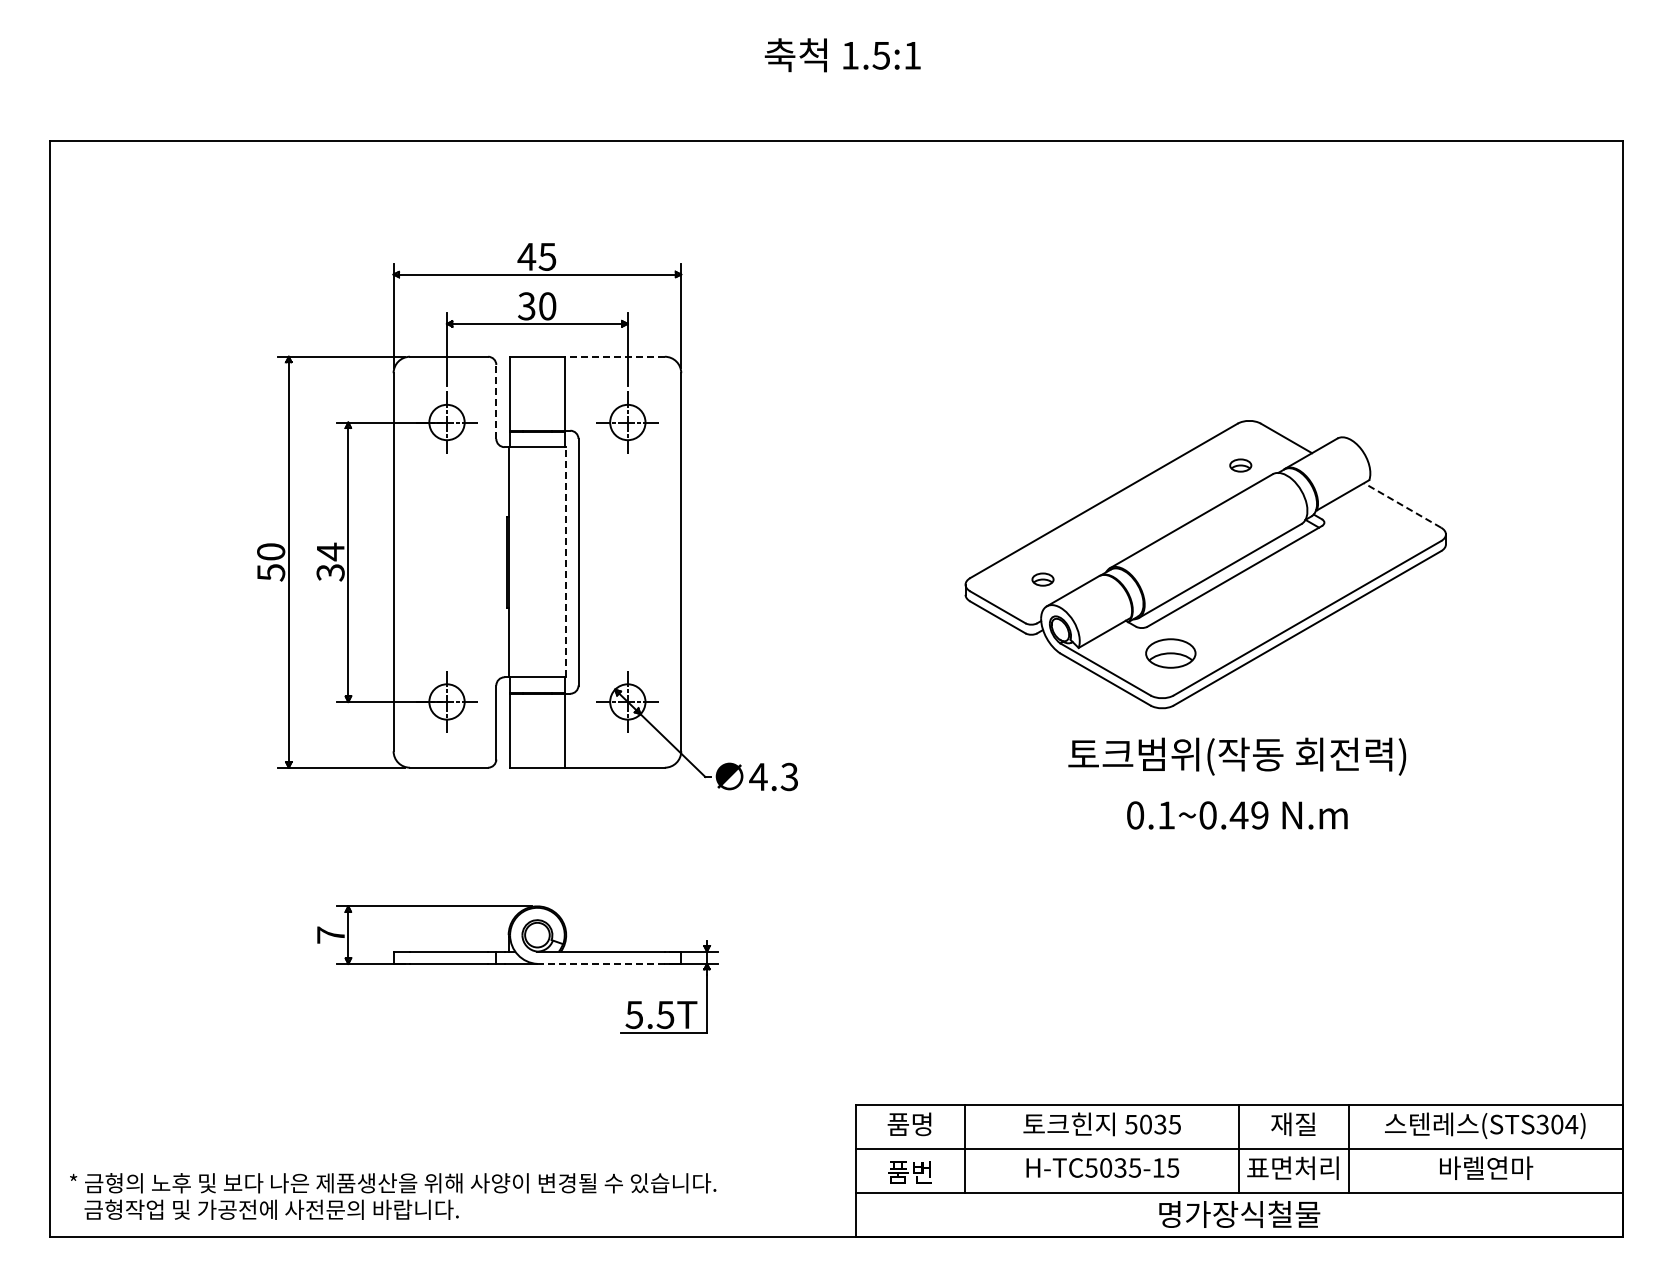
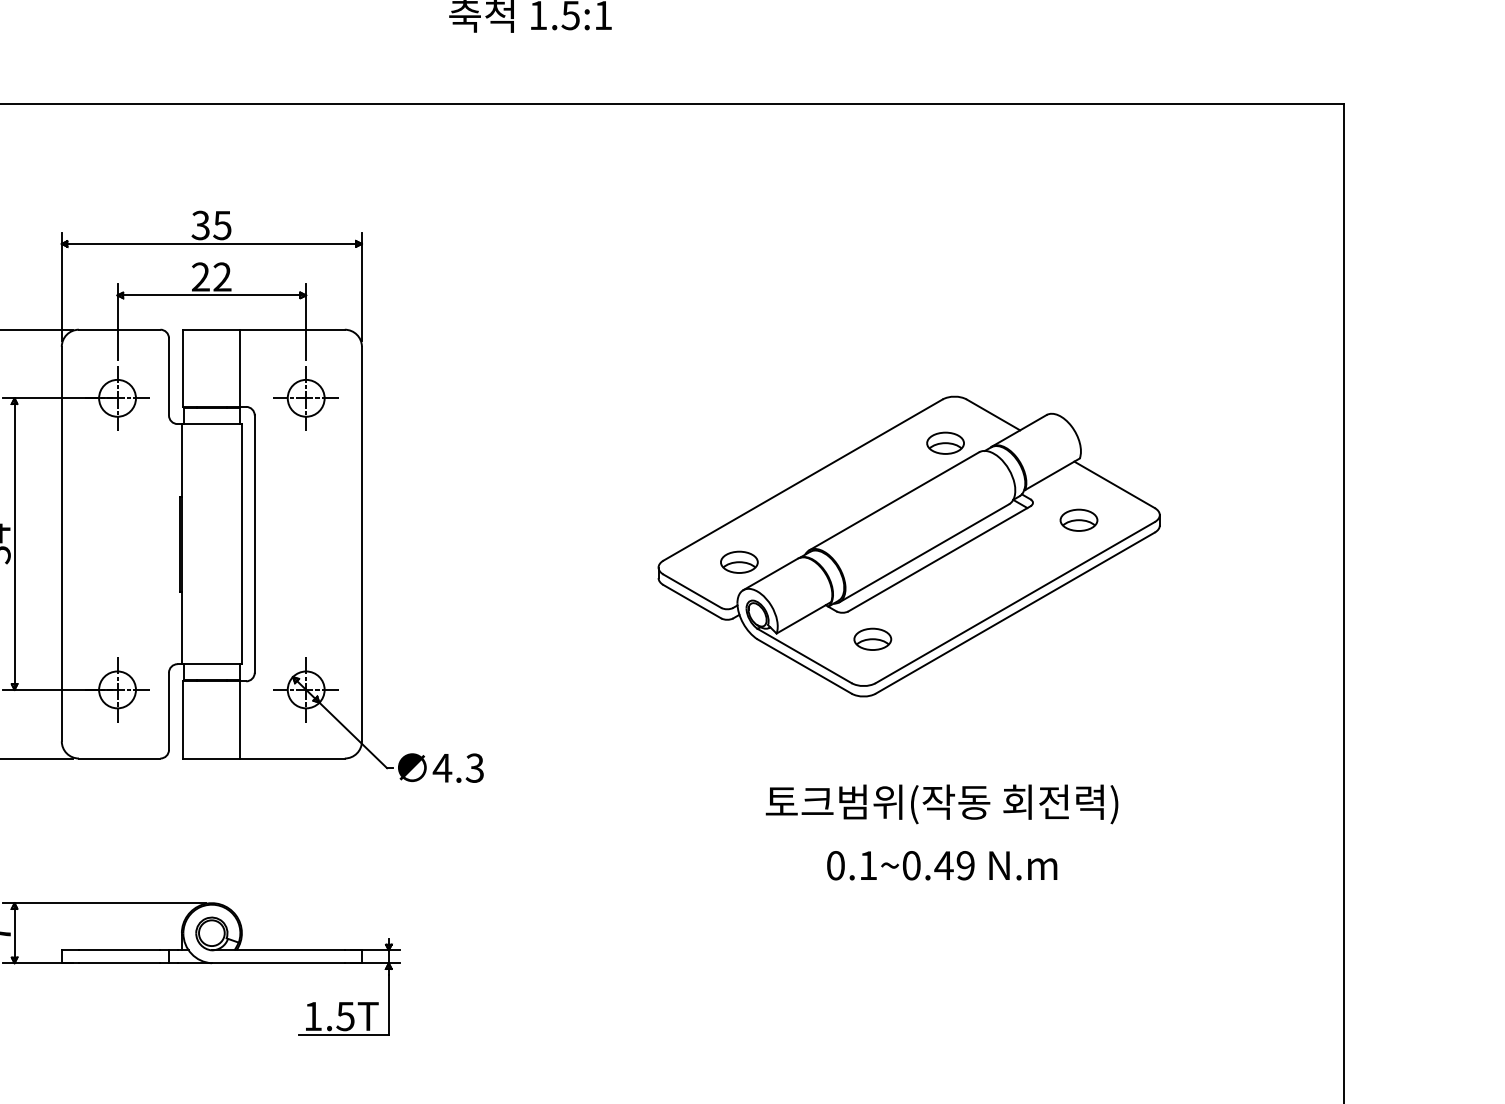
text: (526, 256) -> (200, 225), 45 -> 35
text: (537, 306) -> (211, 277), 30 -> 22
line: (614, 356) -> (292, 329), dashed -> solid
line: (496, 401) -> (169, 376), dashed -> solid
part: (1240, 465) -> (945, 443), size x1.67
line: (1402, 505) -> (1114, 484), dashed -> solid
part: (1368, 539) -> (1079, 520), added
line: (566, 561) -> (242, 543), dashed -> solid
part: (1042, 579) -> (738, 562), size x1.67
part: (1170, 653) -> (872, 639), size x0.71
text: (1237, 783) -> (942, 832), moved
line: (601, 963) -> (278, 962), dashed -> solid
text: (633, 1015) -> (312, 1017), 5.5T -> 1.5T

